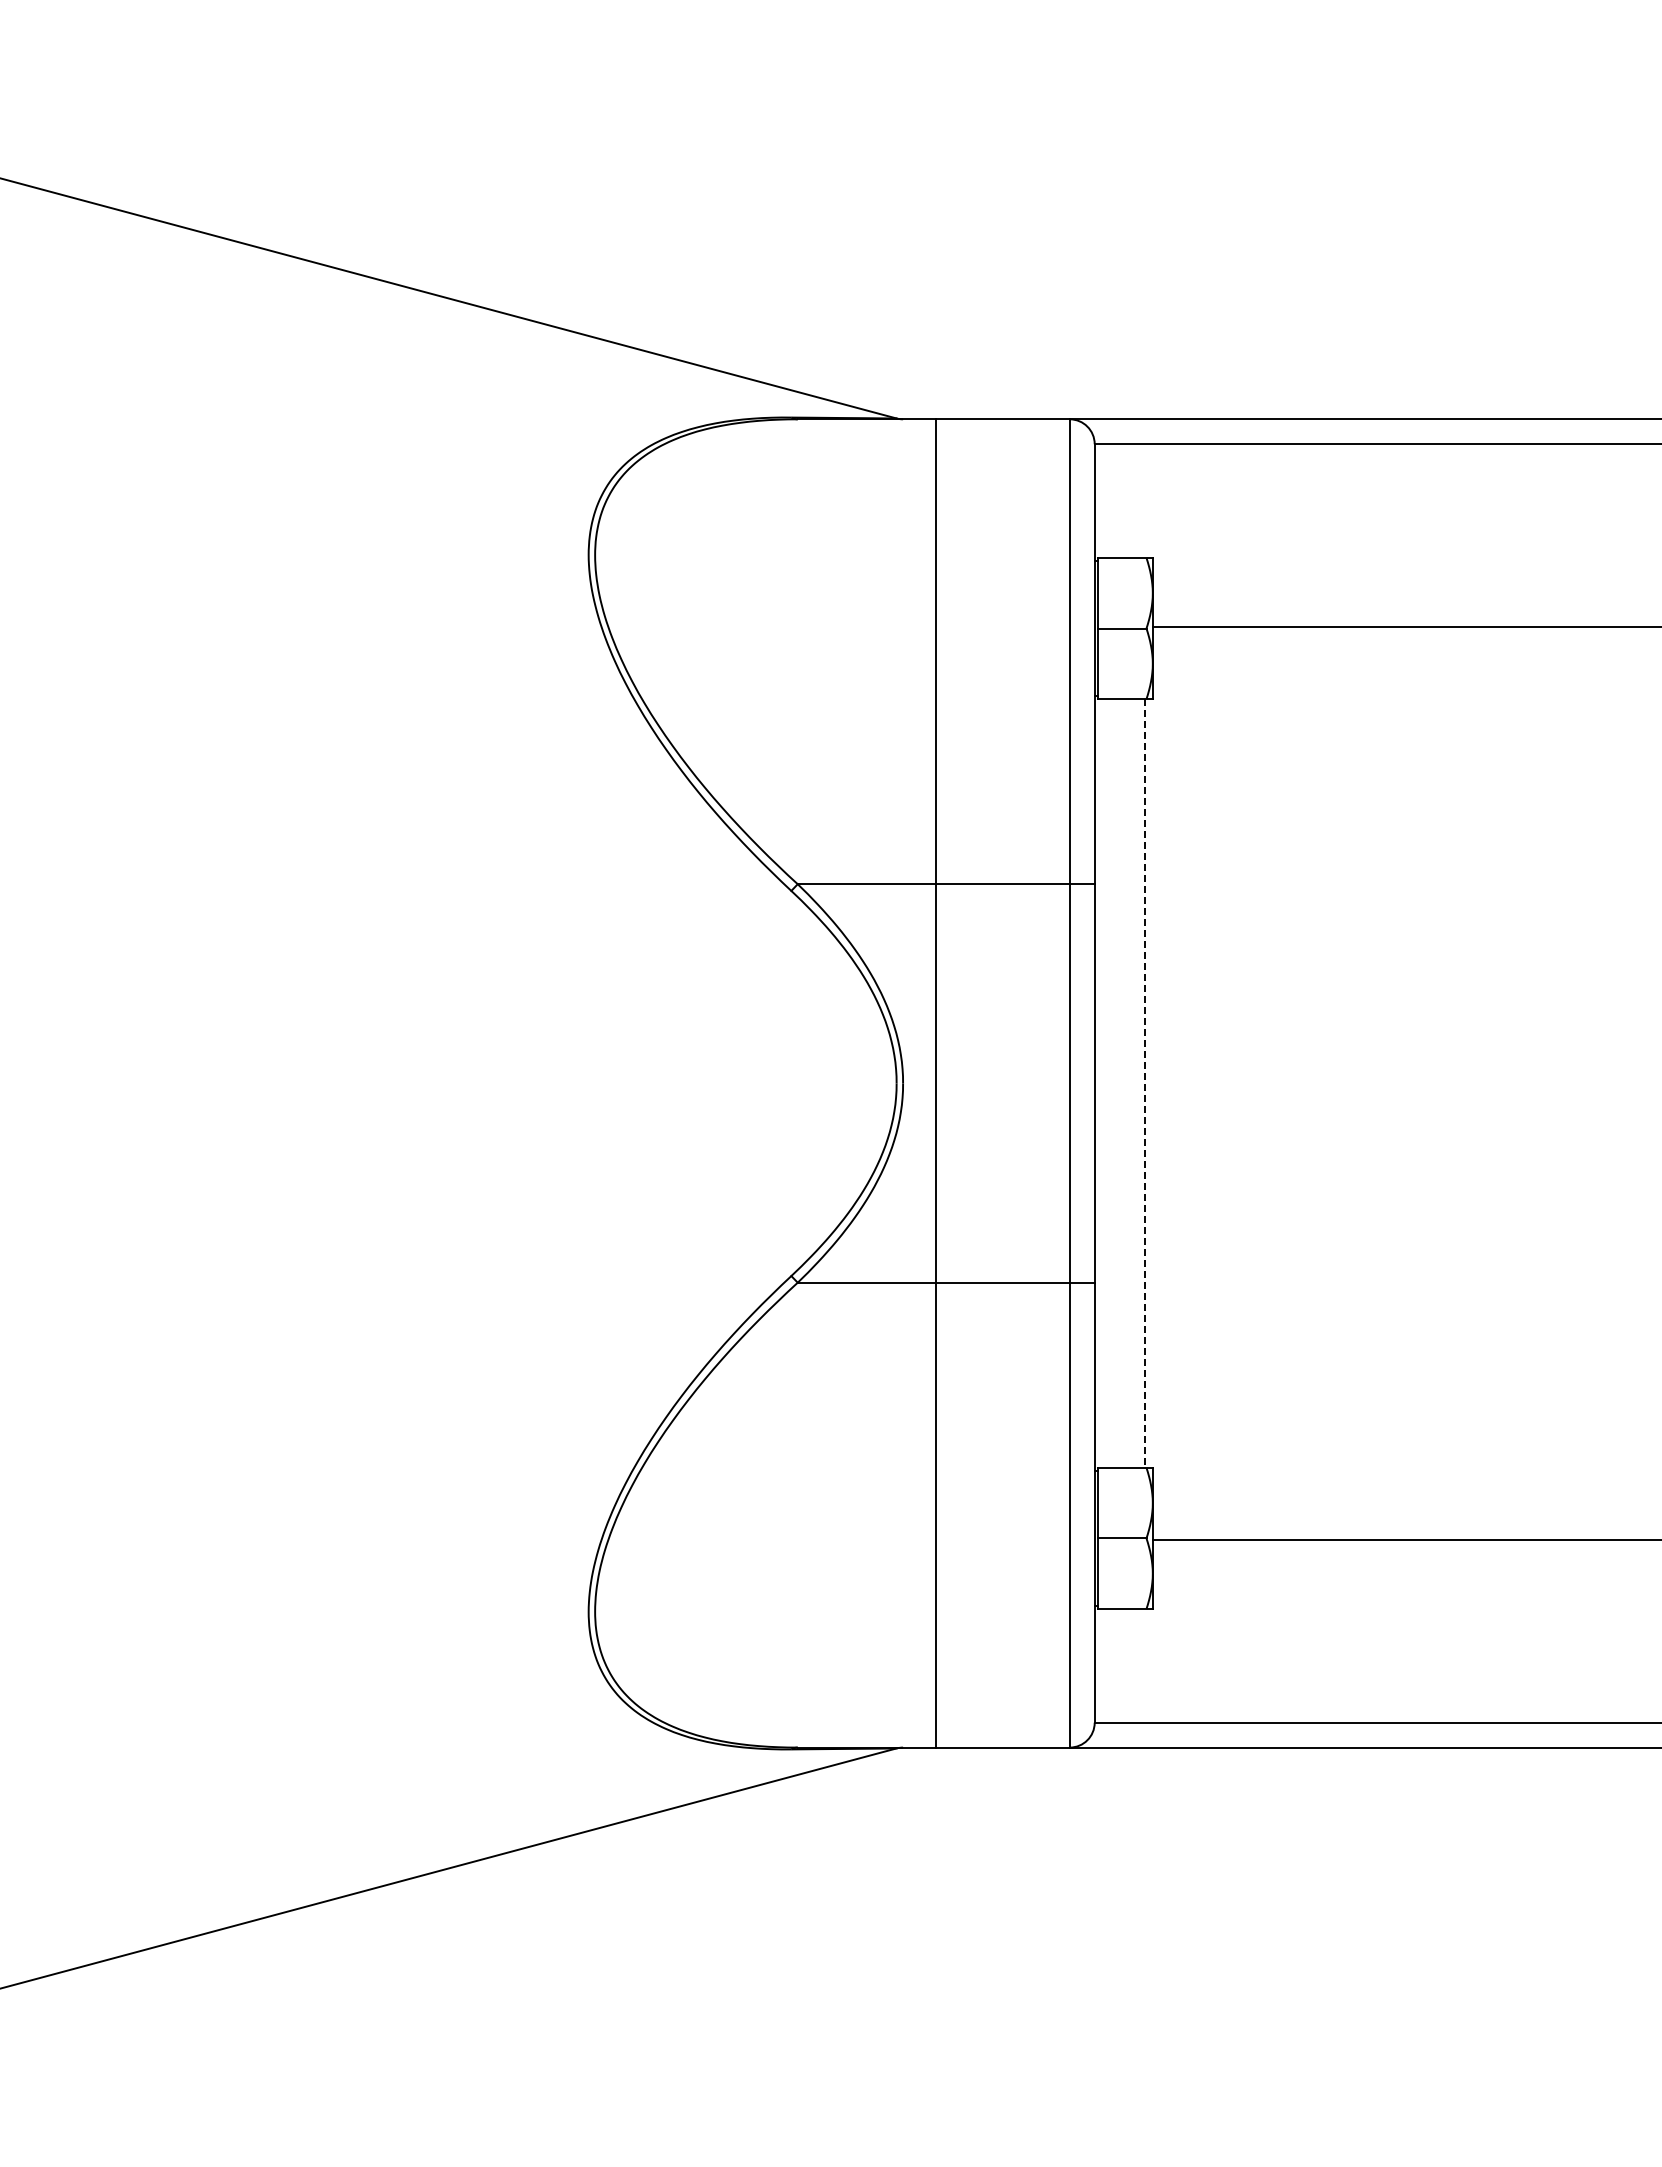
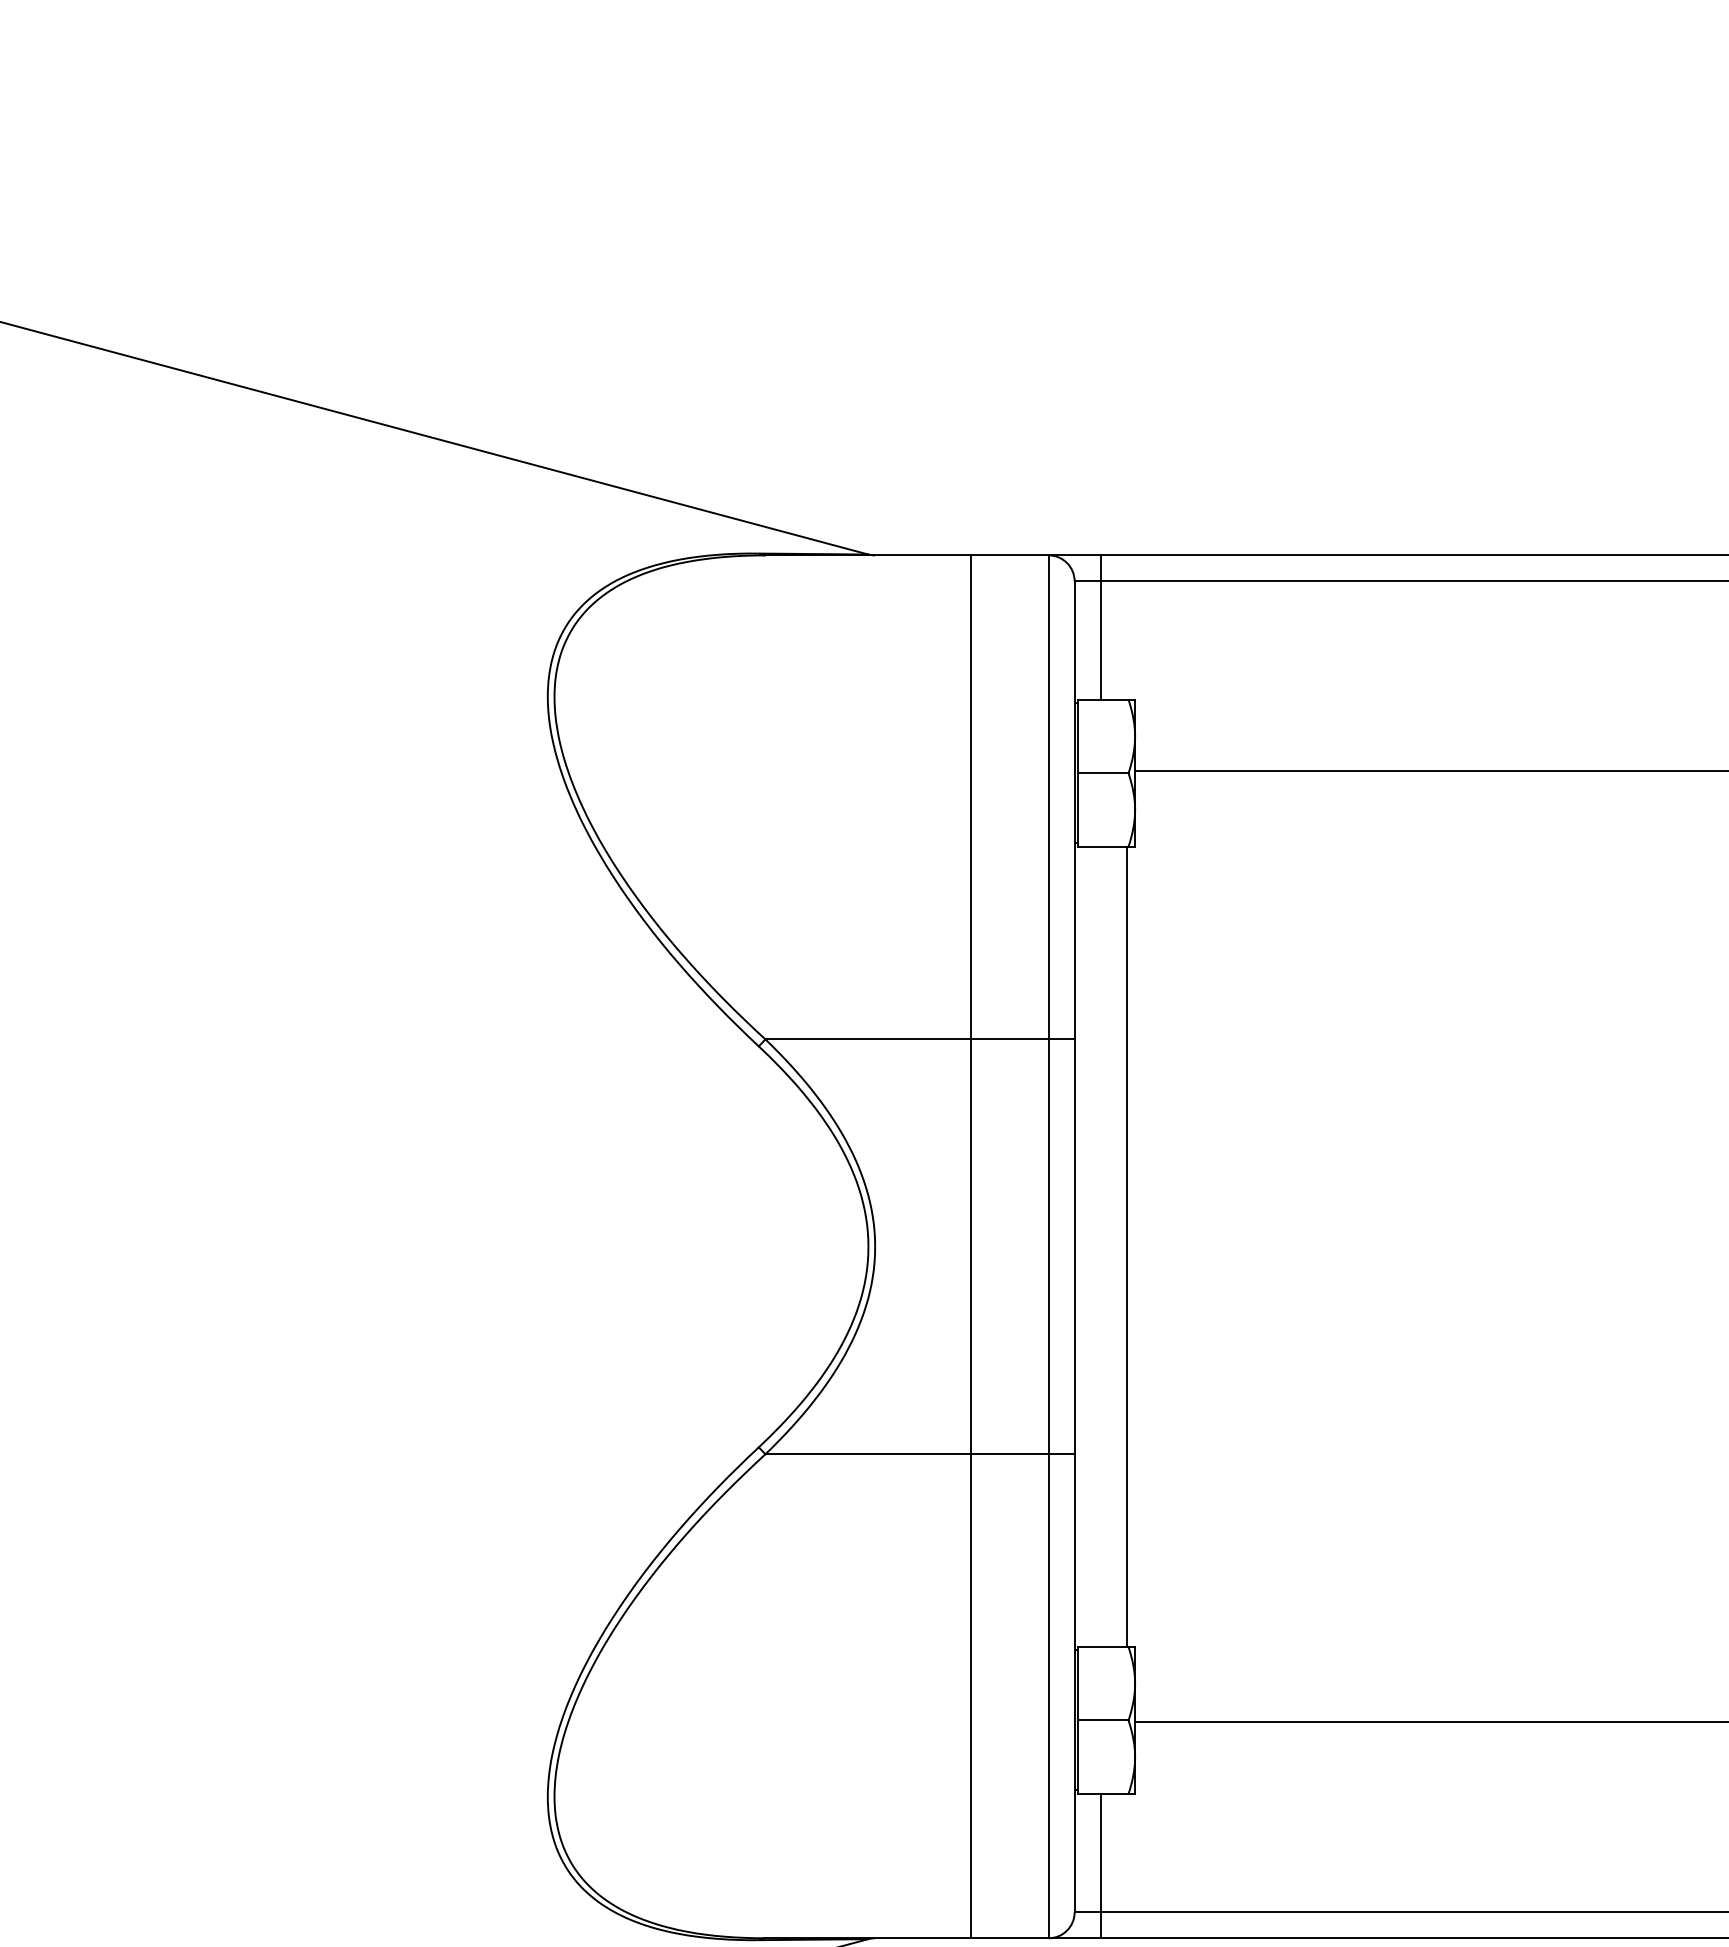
line: (1119, 488) -> (1100, 627), added
line: (936, 1083) -> (971, 1246), moved
line: (1144, 1083) -> (1126, 1246), dashed -> solid
line: (1119, 1677) -> (1100, 1865), added

